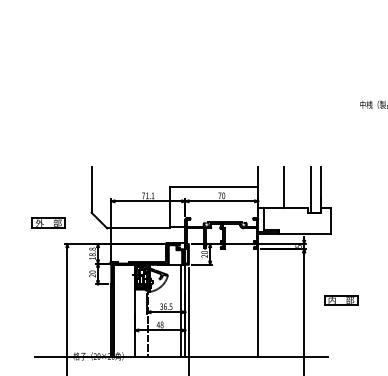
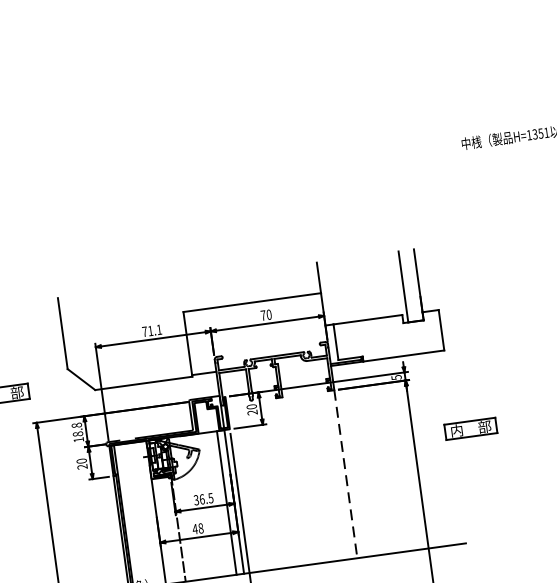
line: (284, 187) -> (361, 288), removed
part: (341, 300) -> (471, 428), moved
line: (258, 303) -> (346, 474), solid -> dashed

